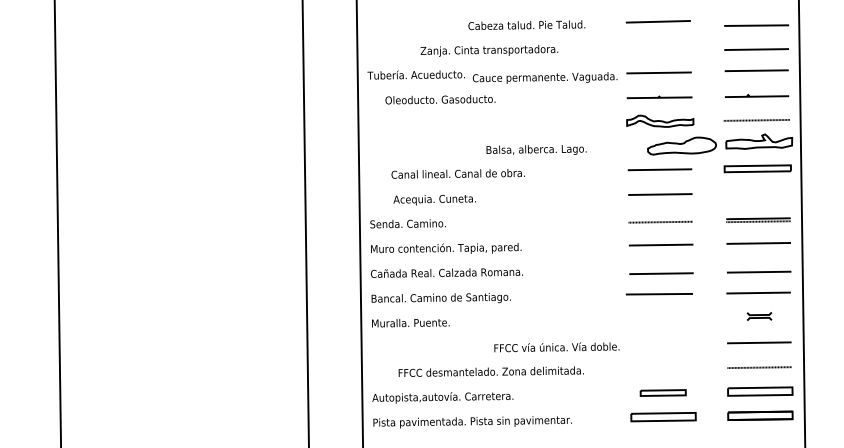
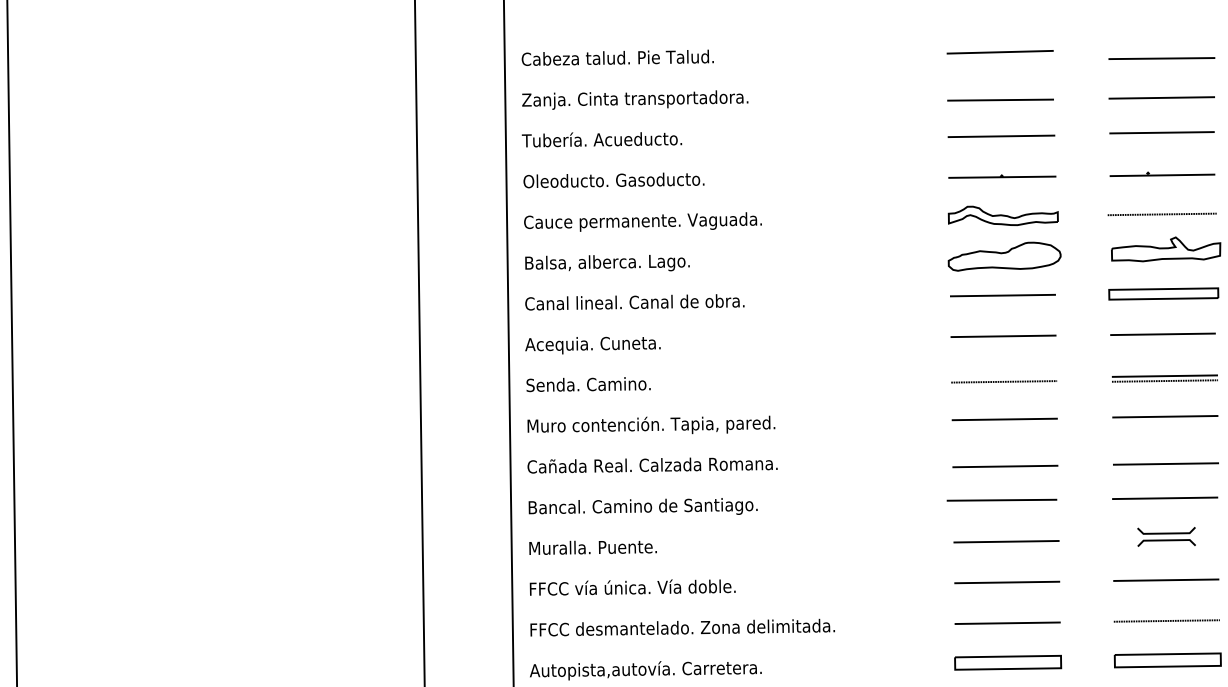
text: (526, 25) -> (617, 58), moved
text: (489, 50) -> (635, 99), moved
line: (658, 50) -> (1000, 99), added
text: (544, 77) -> (641, 221), moved
text: (440, 99) -> (614, 180), moved
part: (681, 145) -> (1003, 255), moved
text: (536, 149) -> (607, 262), moved
text: (457, 173) -> (633, 301), moved
line: (757, 193) -> (1163, 334), added
text: (434, 199) -> (592, 344), moved
part: (759, 316) -> (1166, 536), size x1.43
line: (662, 319) -> (1007, 541), added
line: (662, 343) -> (1007, 581), added
text: (556, 347) -> (632, 587), moved
line: (662, 368) -> (1007, 622), added
text: (490, 371) -> (681, 627), moved
part: (663, 392) -> (1008, 661), size x1.43

